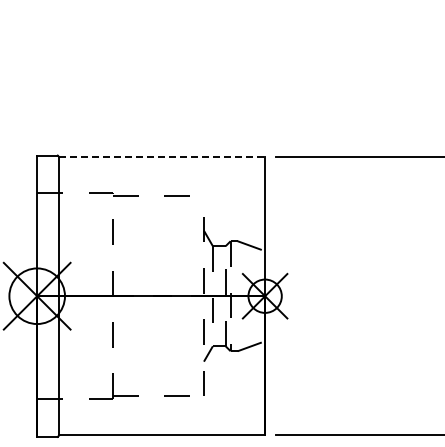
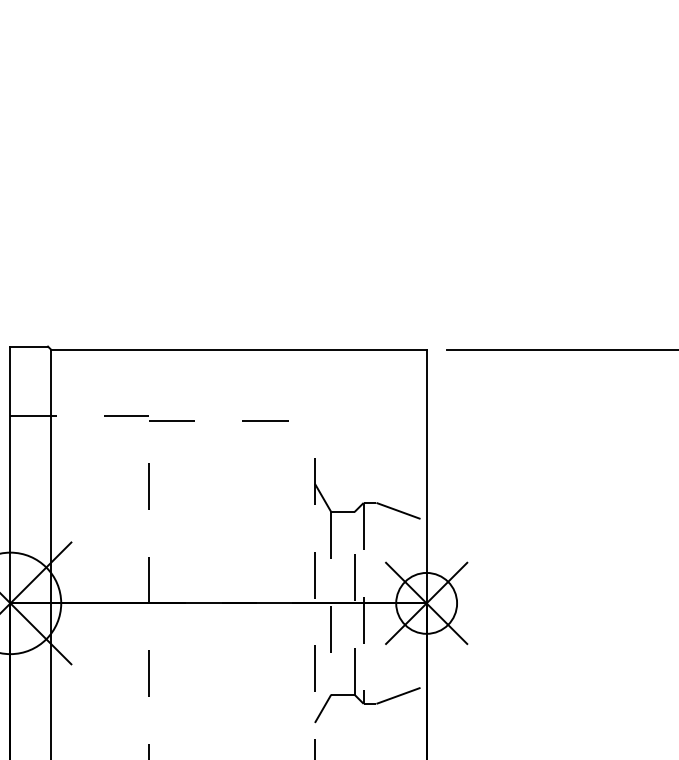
line: (162, 157) -> (239, 350), dashed -> solid

